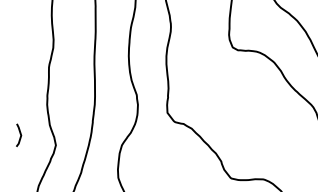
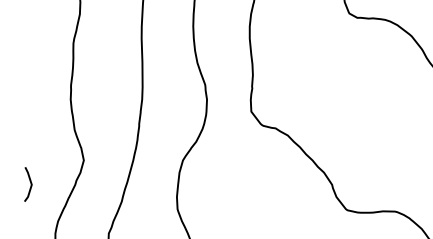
line: (19, 133) -> (29, 181), moved

